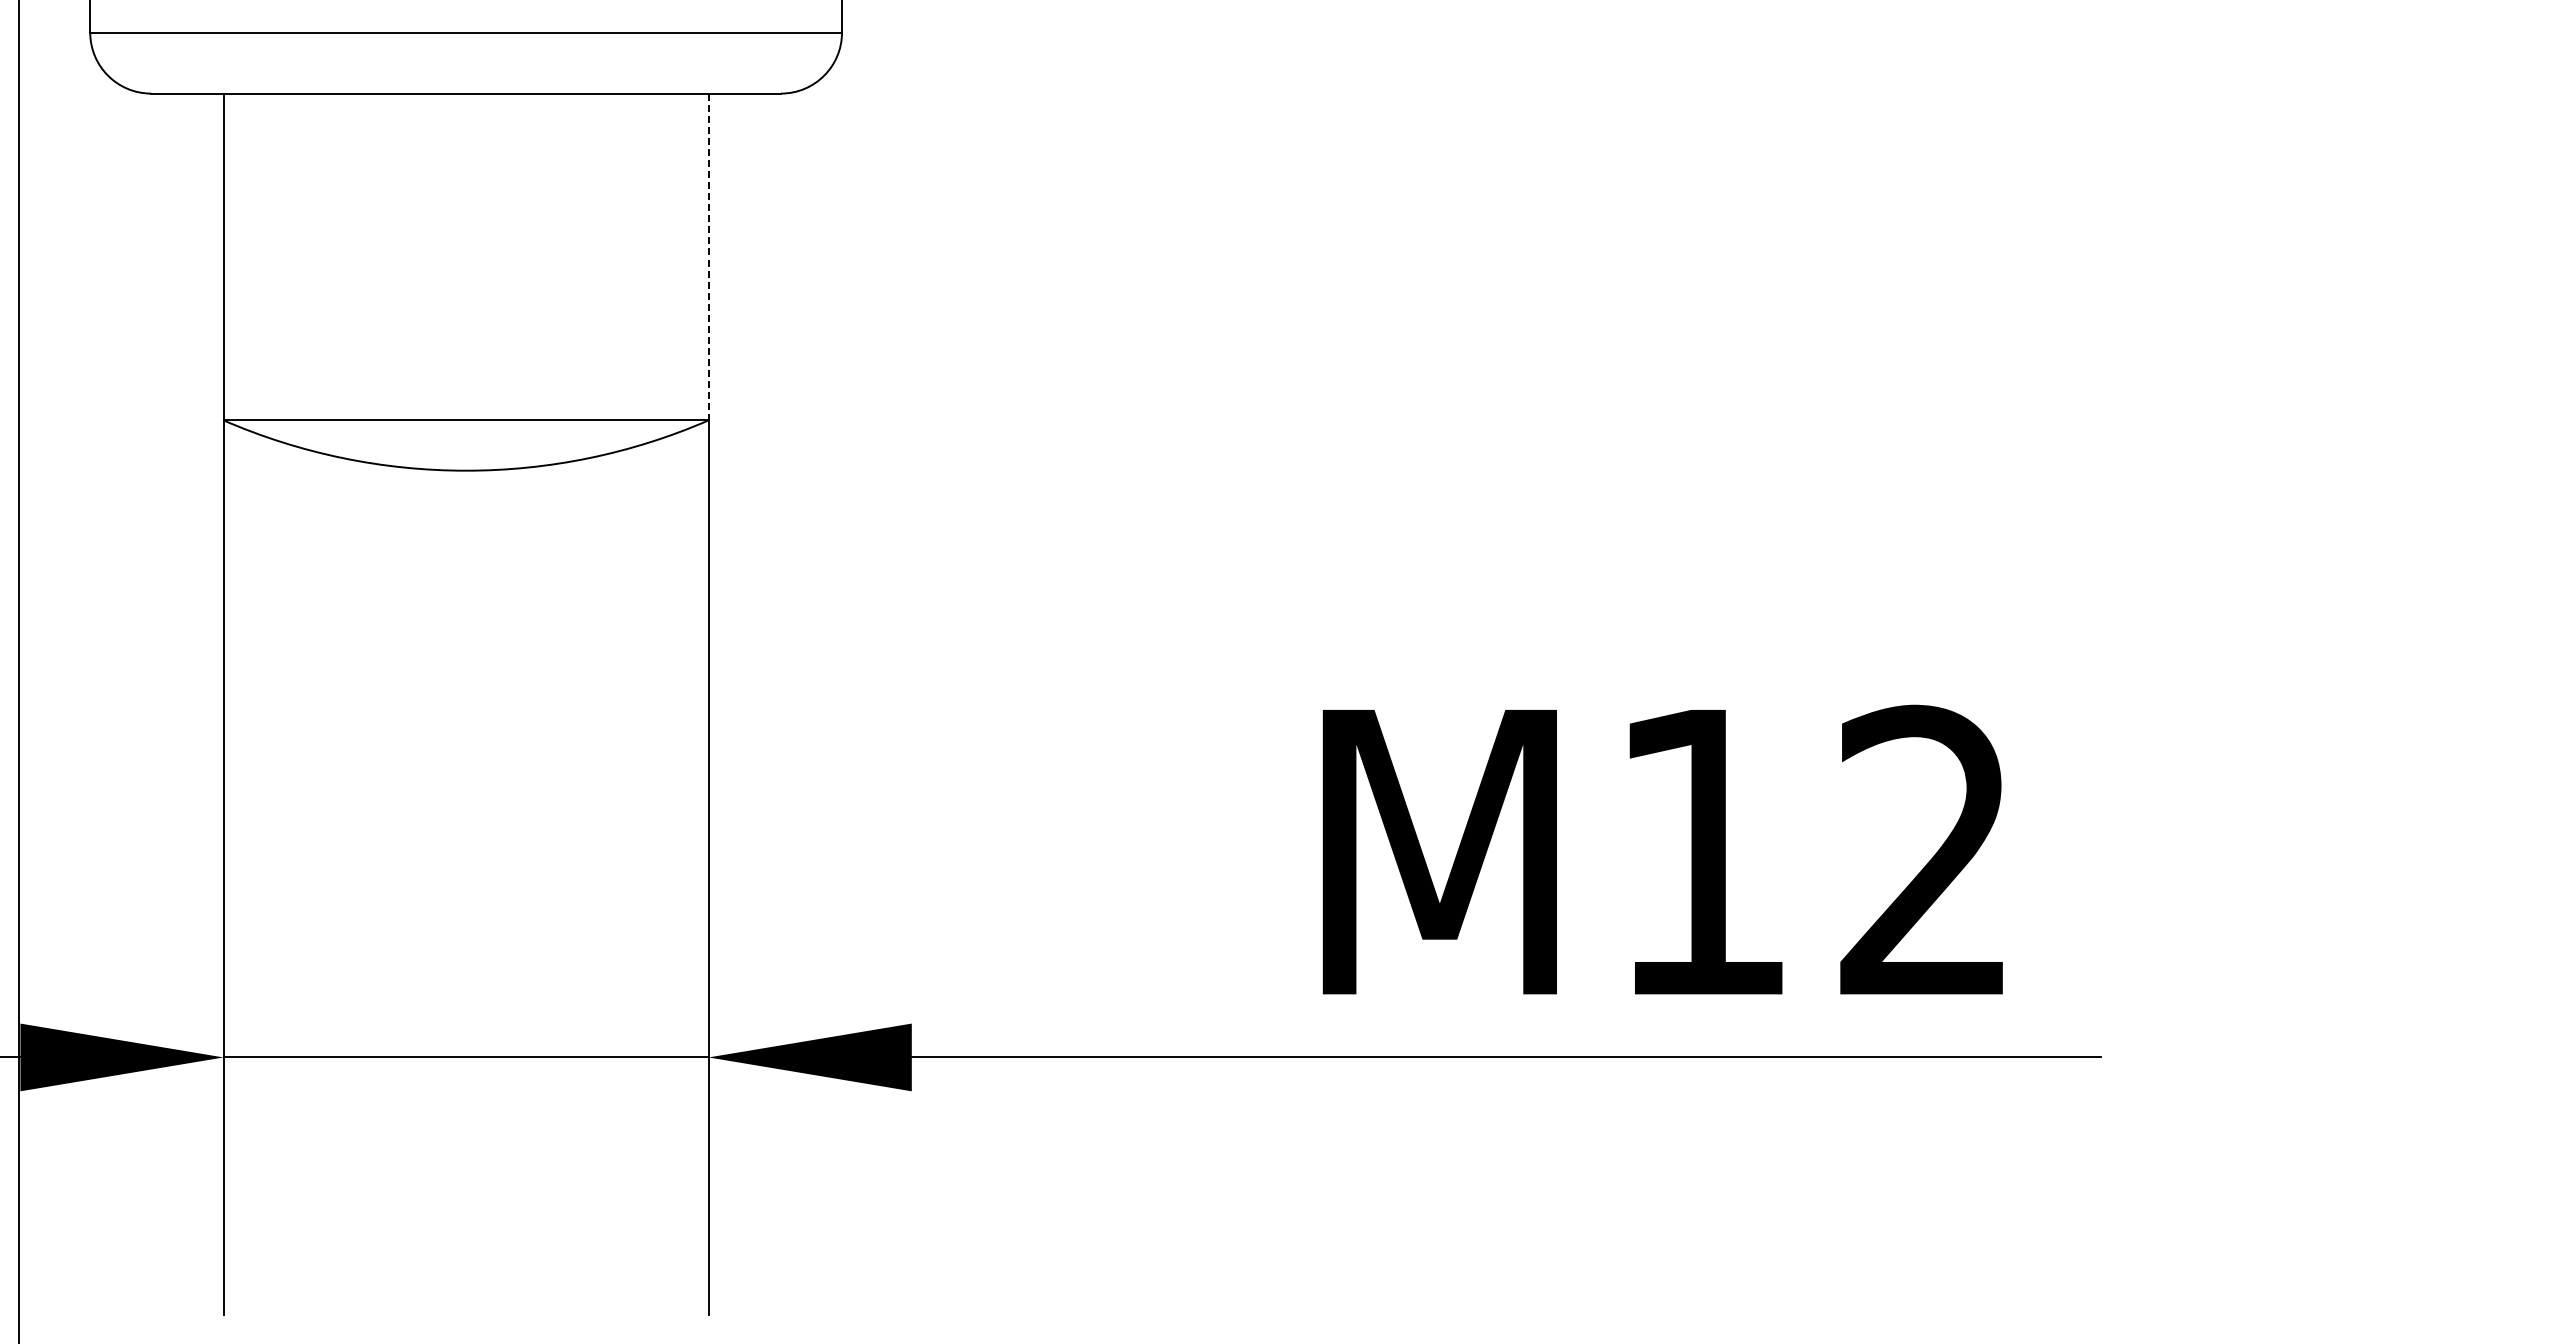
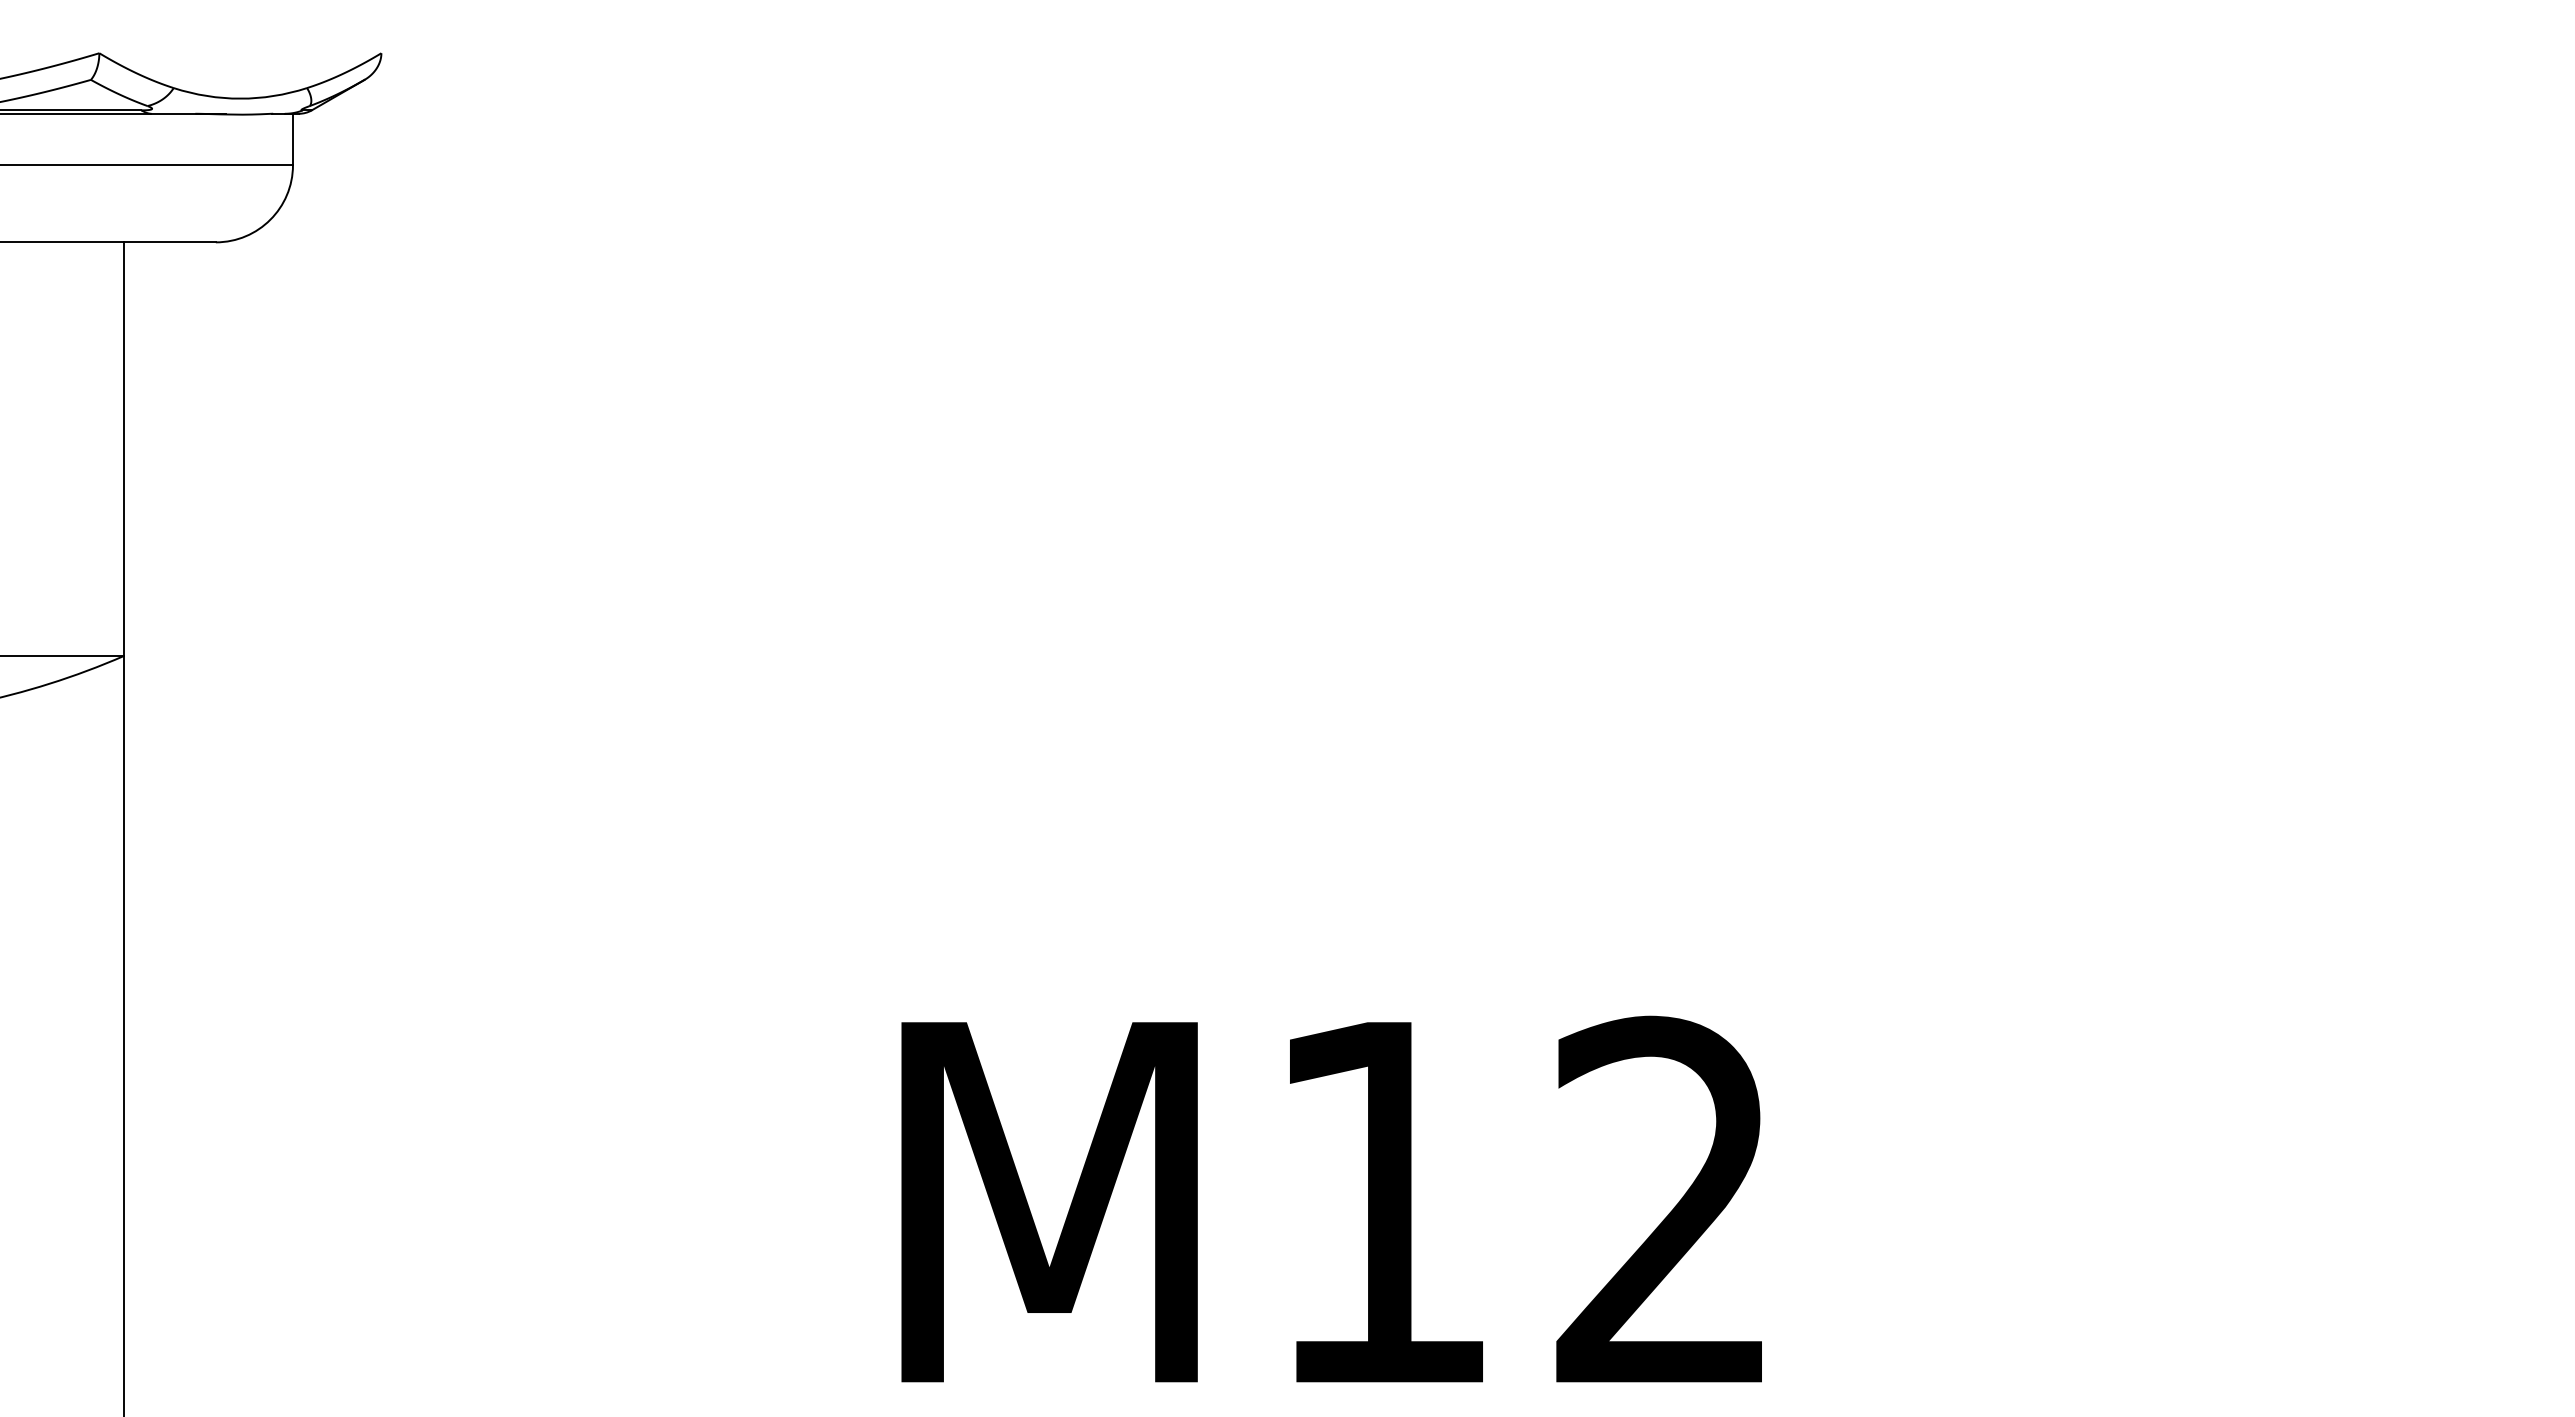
line: (708, 257) -> (124, 449), dashed -> solid

